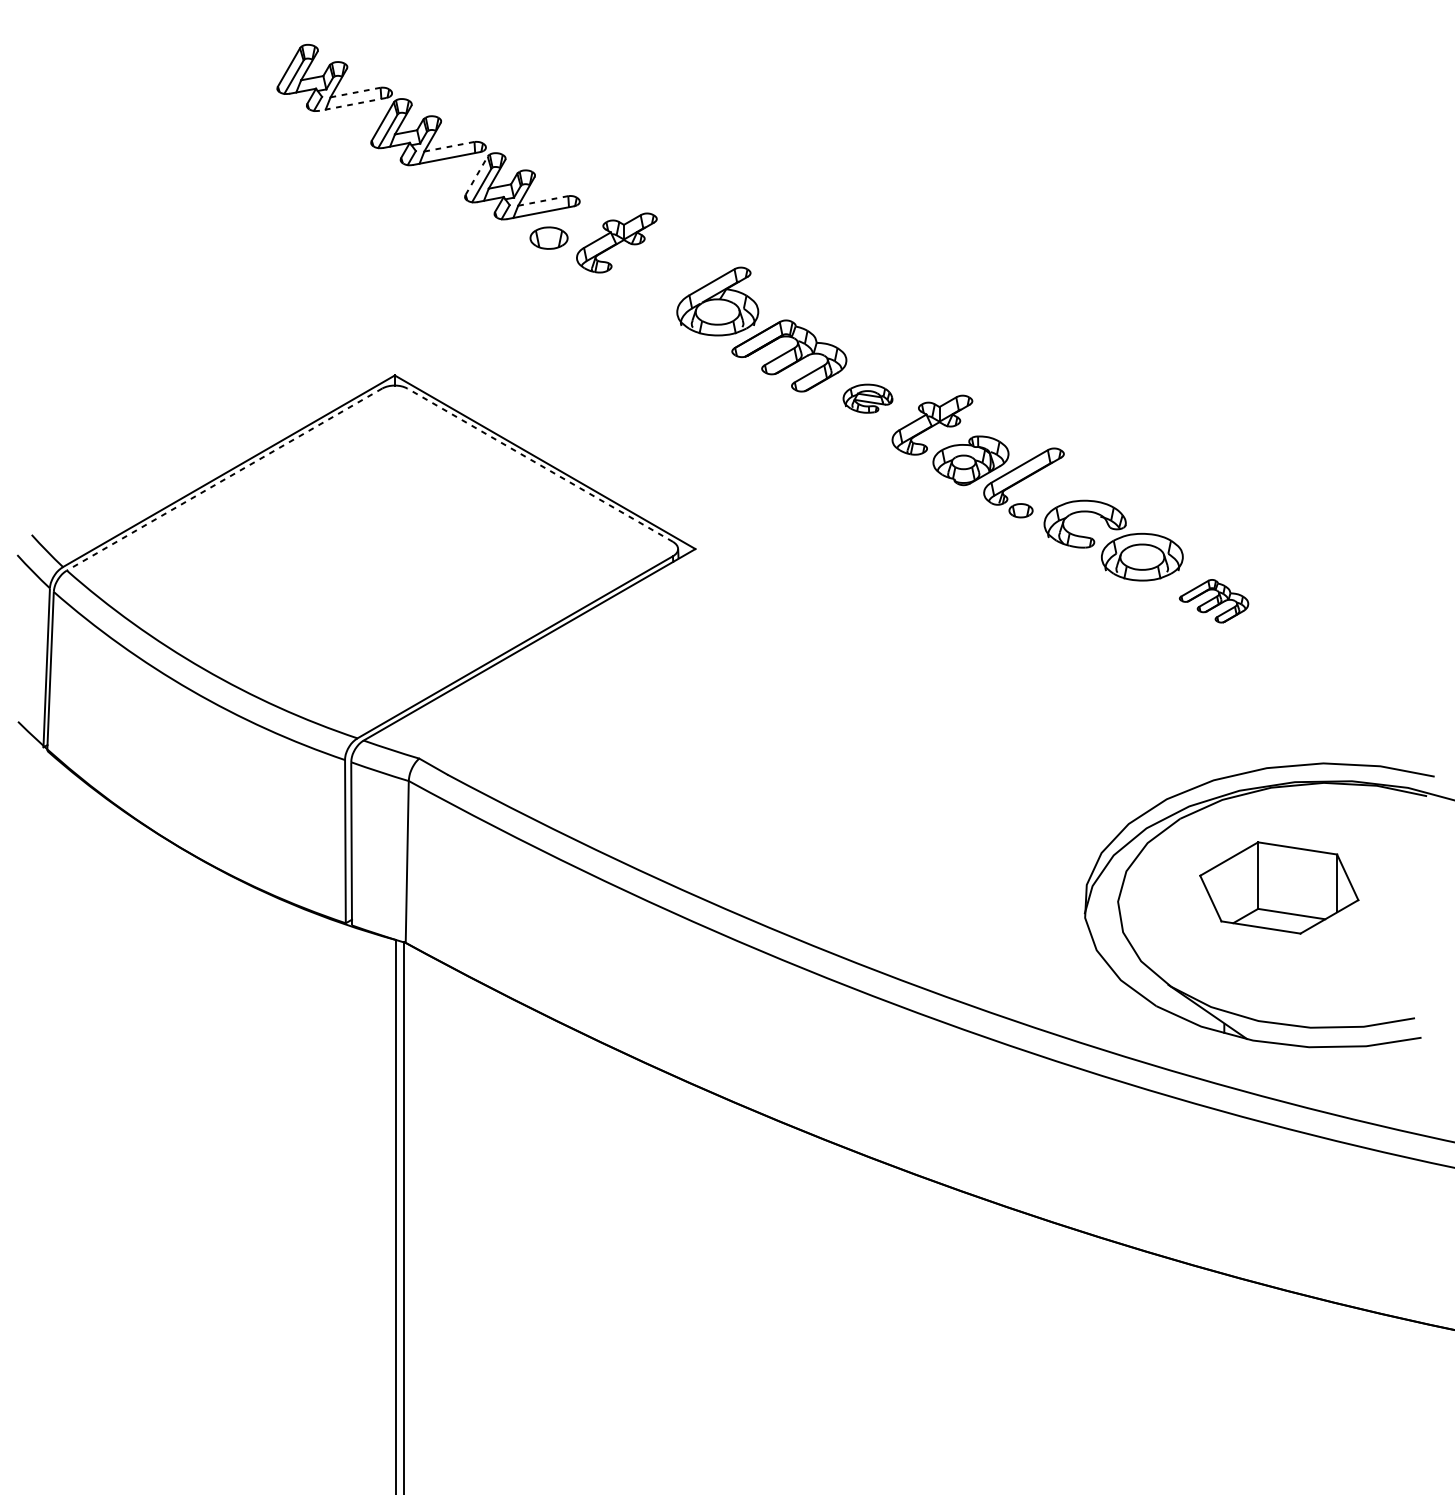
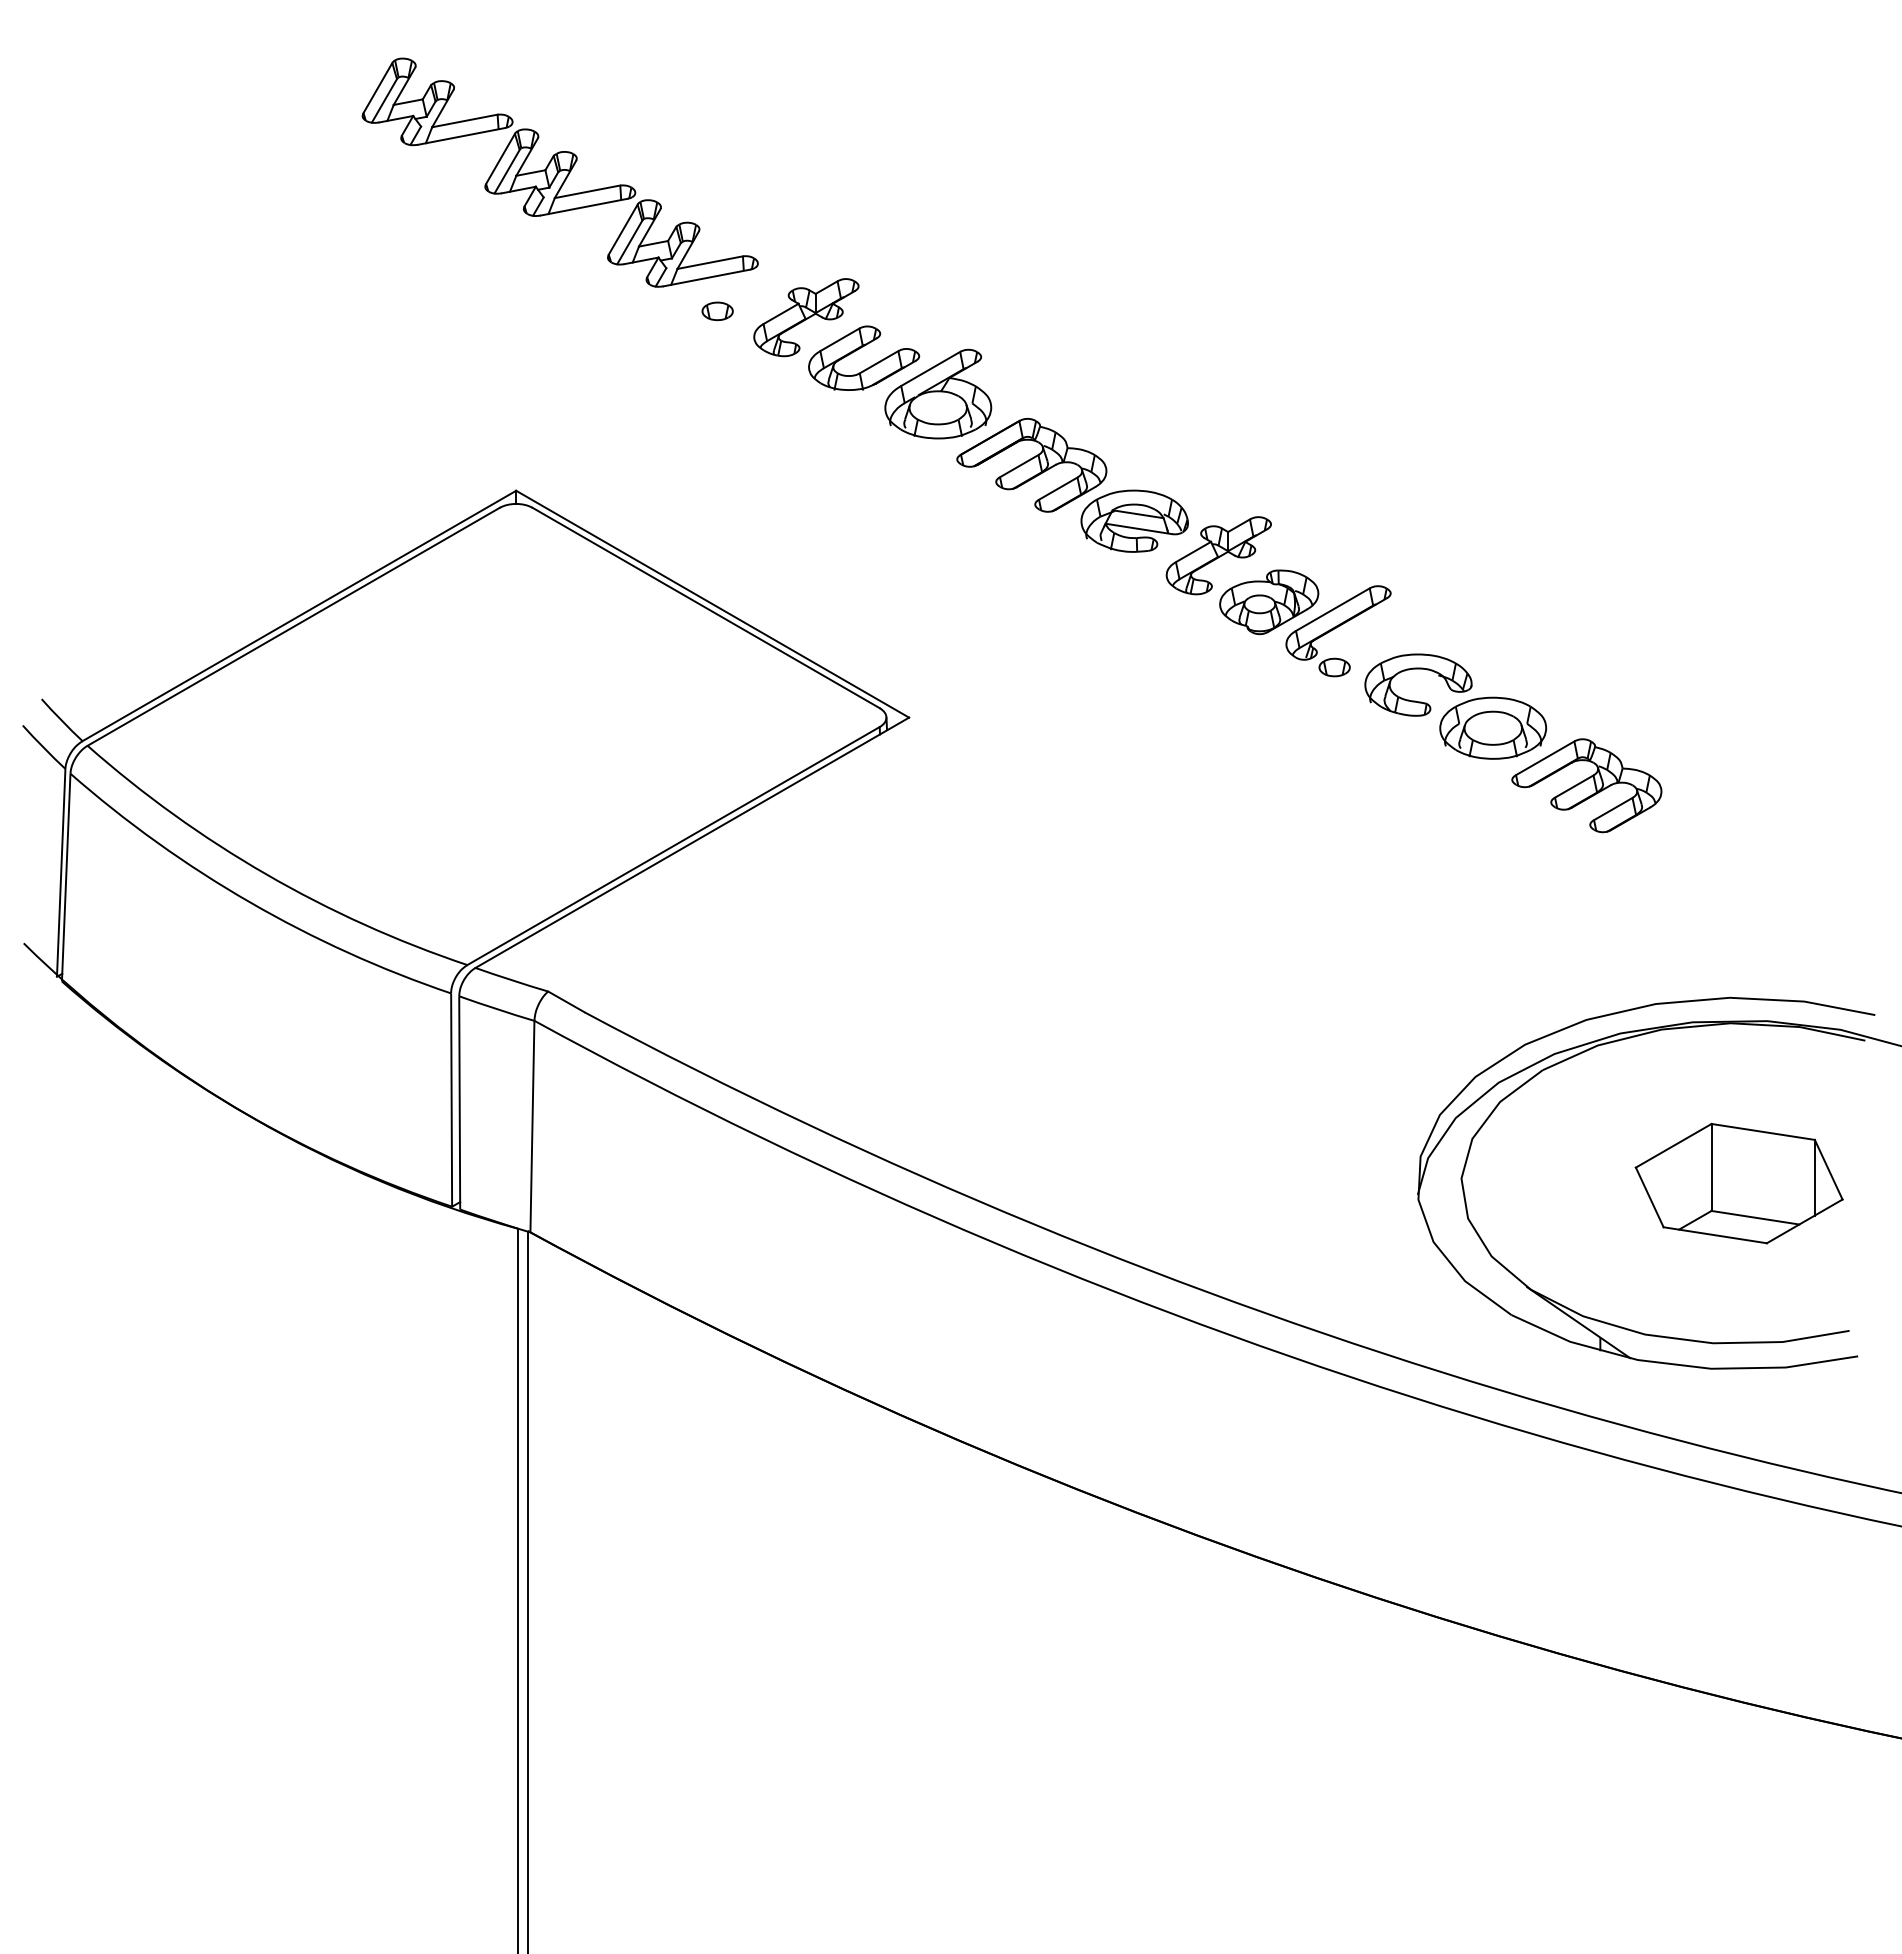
line: (356, 92) -> (465, 120), dashed -> solid
line: (352, 104) -> (461, 136), dashed -> solid
line: (450, 146) -> (588, 191), dashed -> solid
line: (476, 175) -> (623, 229), dashed -> solid
line: (543, 200) -> (710, 262), dashed -> solid
part: (548, 238) -> (717, 311), size x0.62
part: (657, 267) -> (859, 349), added
part: (867, 398) -> (1134, 520), size x1.67
line: (539, 464) -> (705, 607), dashed -> solid
line: (224, 480) -> (293, 627), dashed -> solid
part: (1213, 600) -> (1586, 785), size x1.67
part: (1278, 887) -> (1738, 1183), moved

